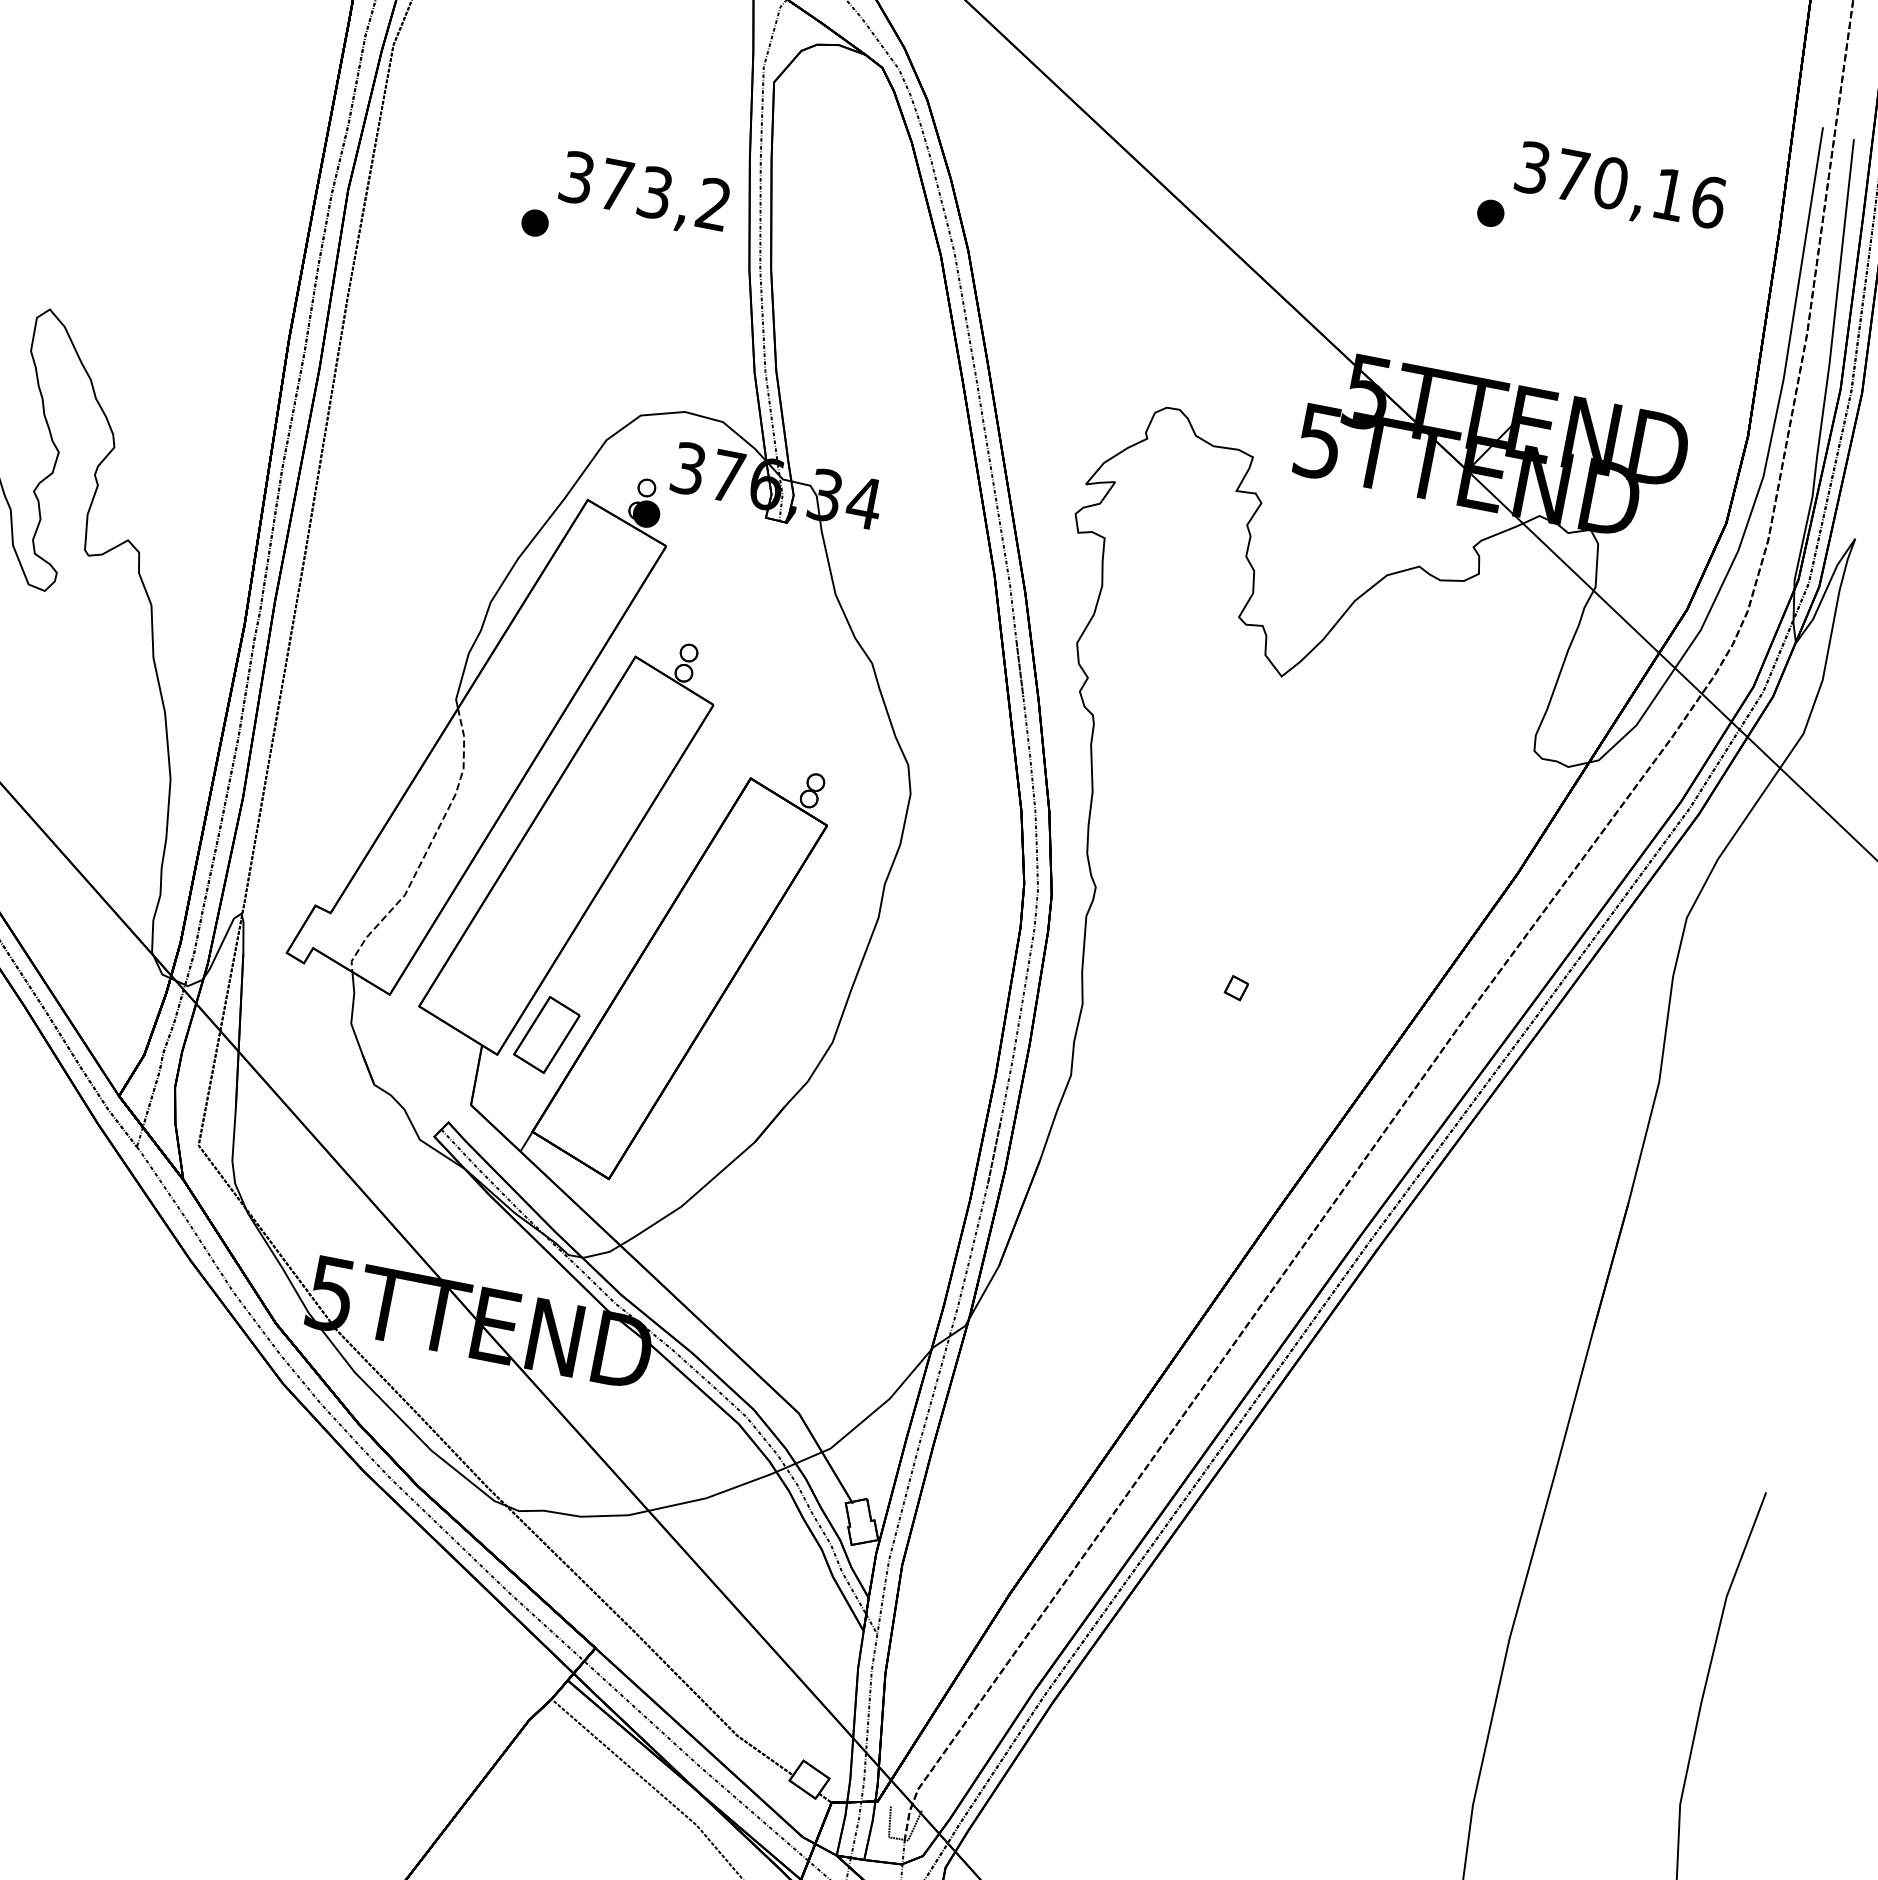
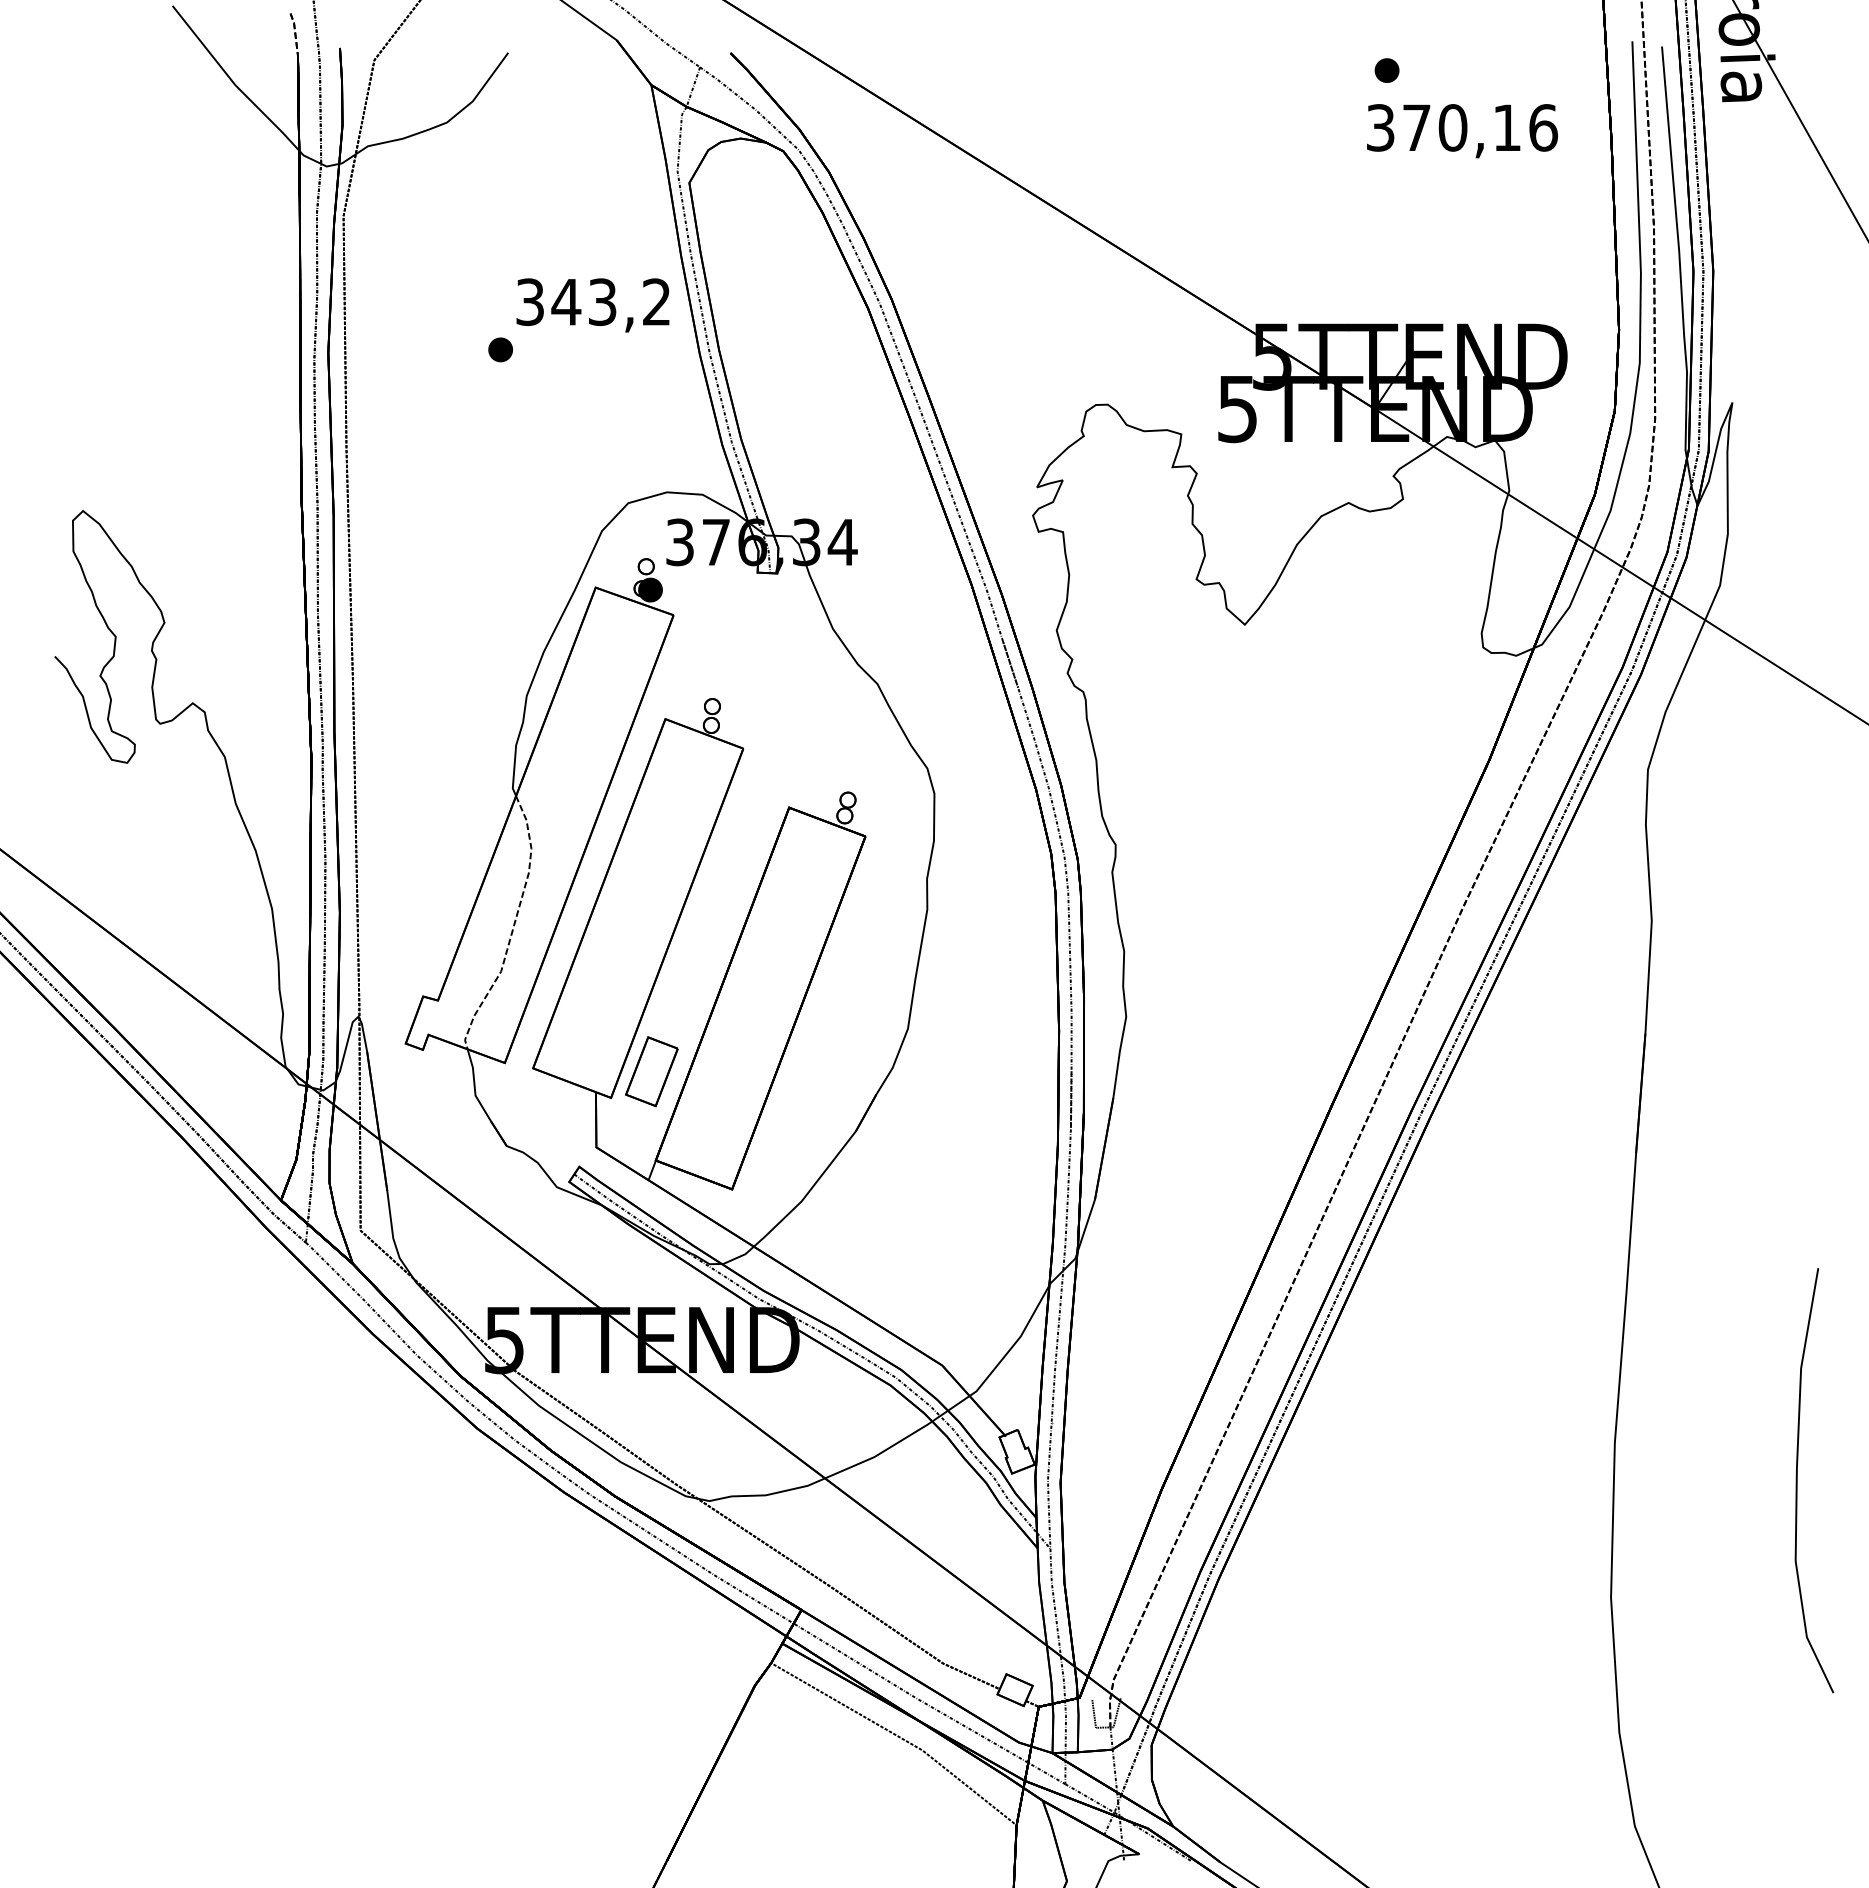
text: (616, 185) -> (566, 302), 373,2 -> 343,2
part: (1490, 213) -> (1386, 70), moved
part: (1236, 988) -> (1258, 910), removed

